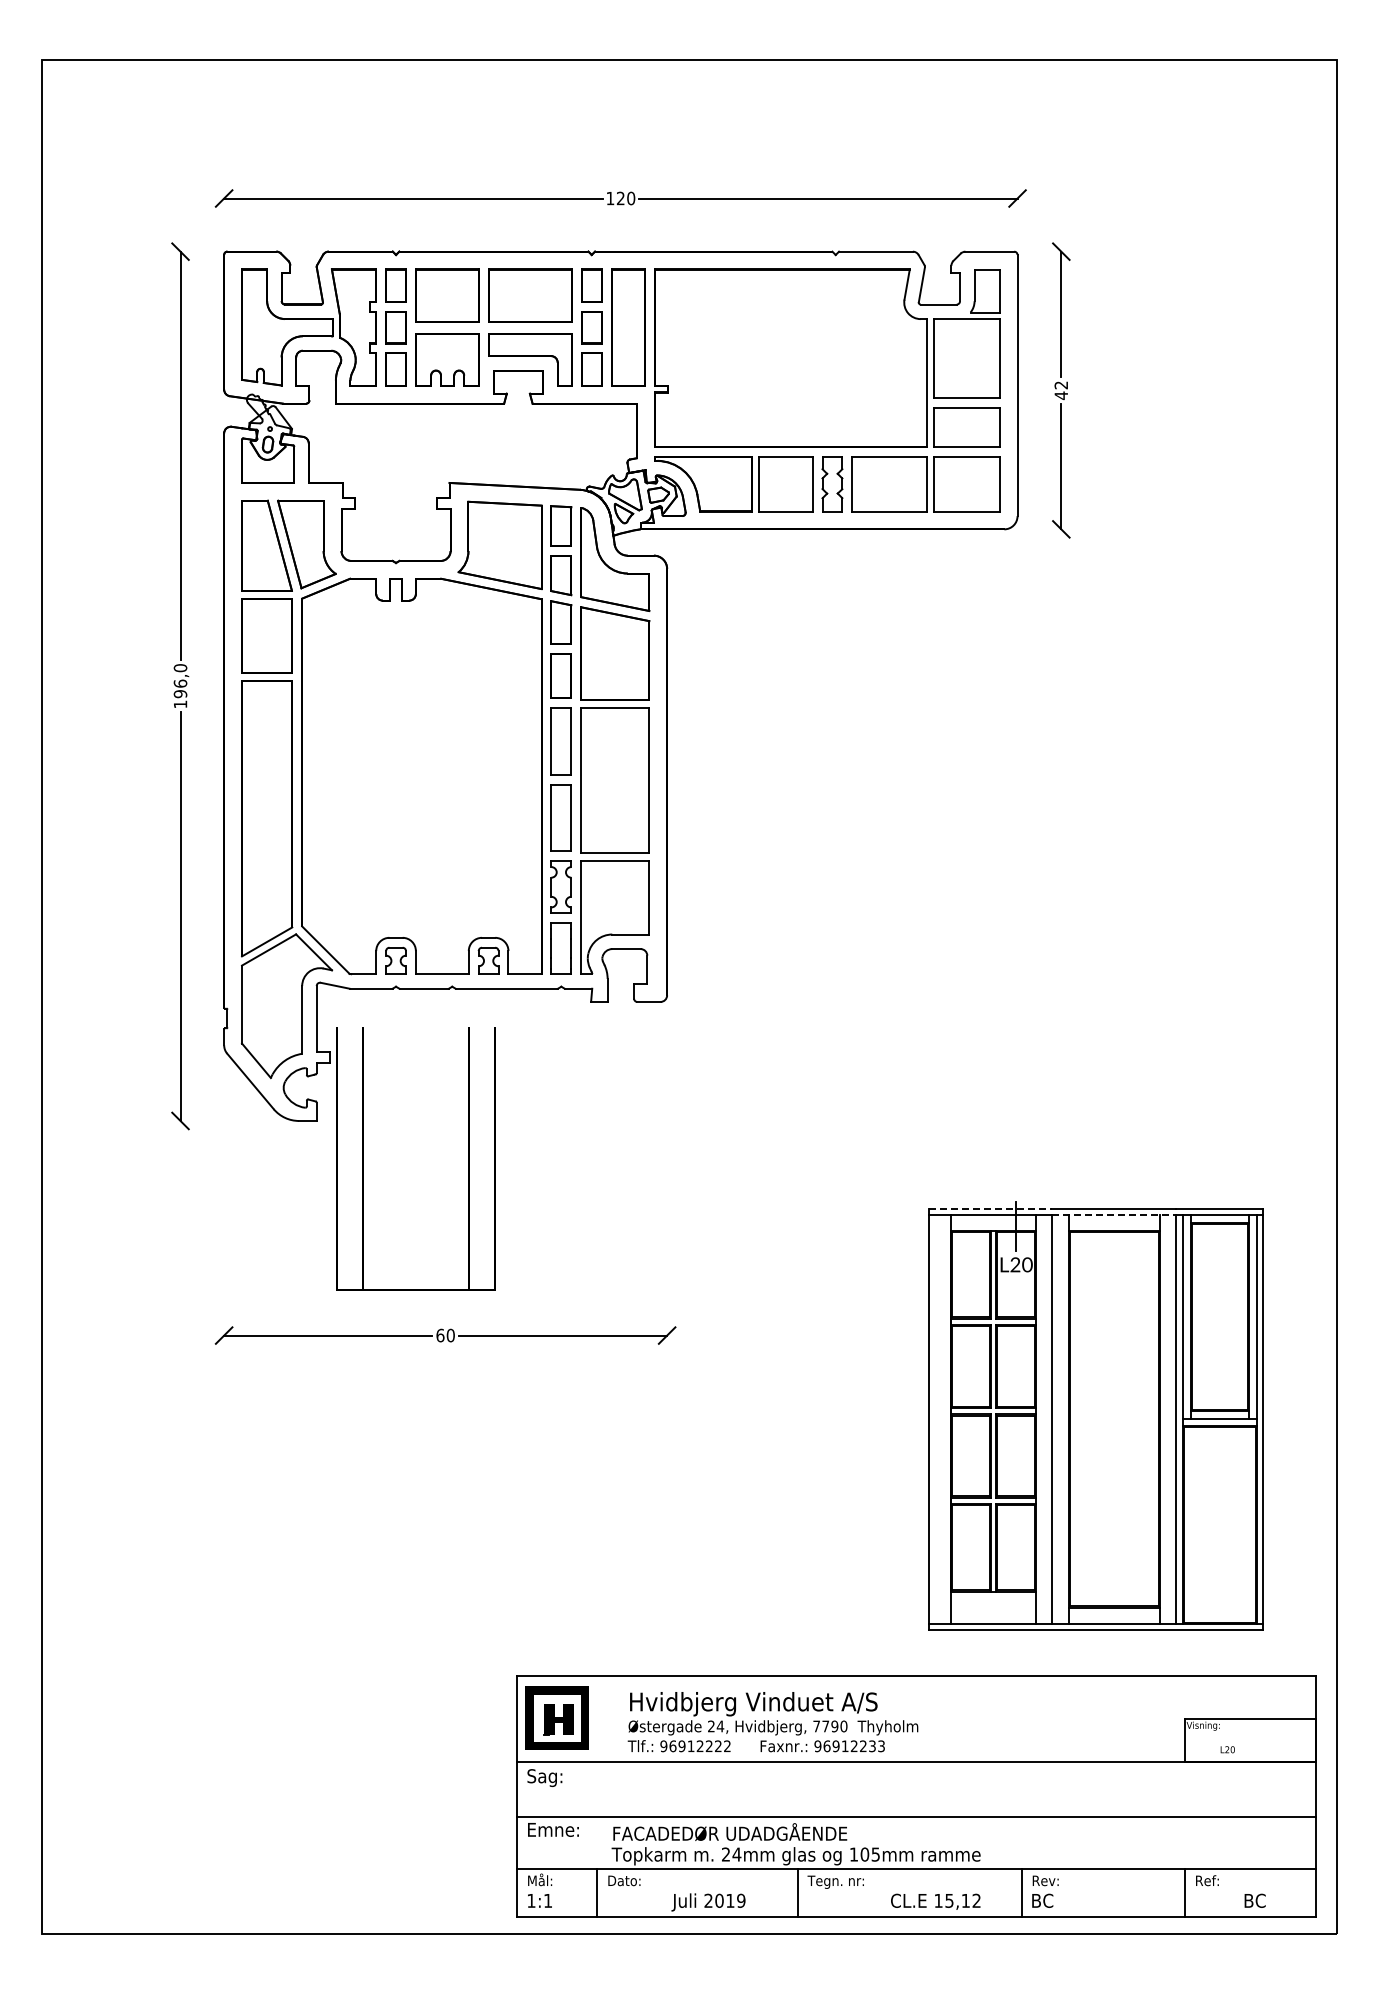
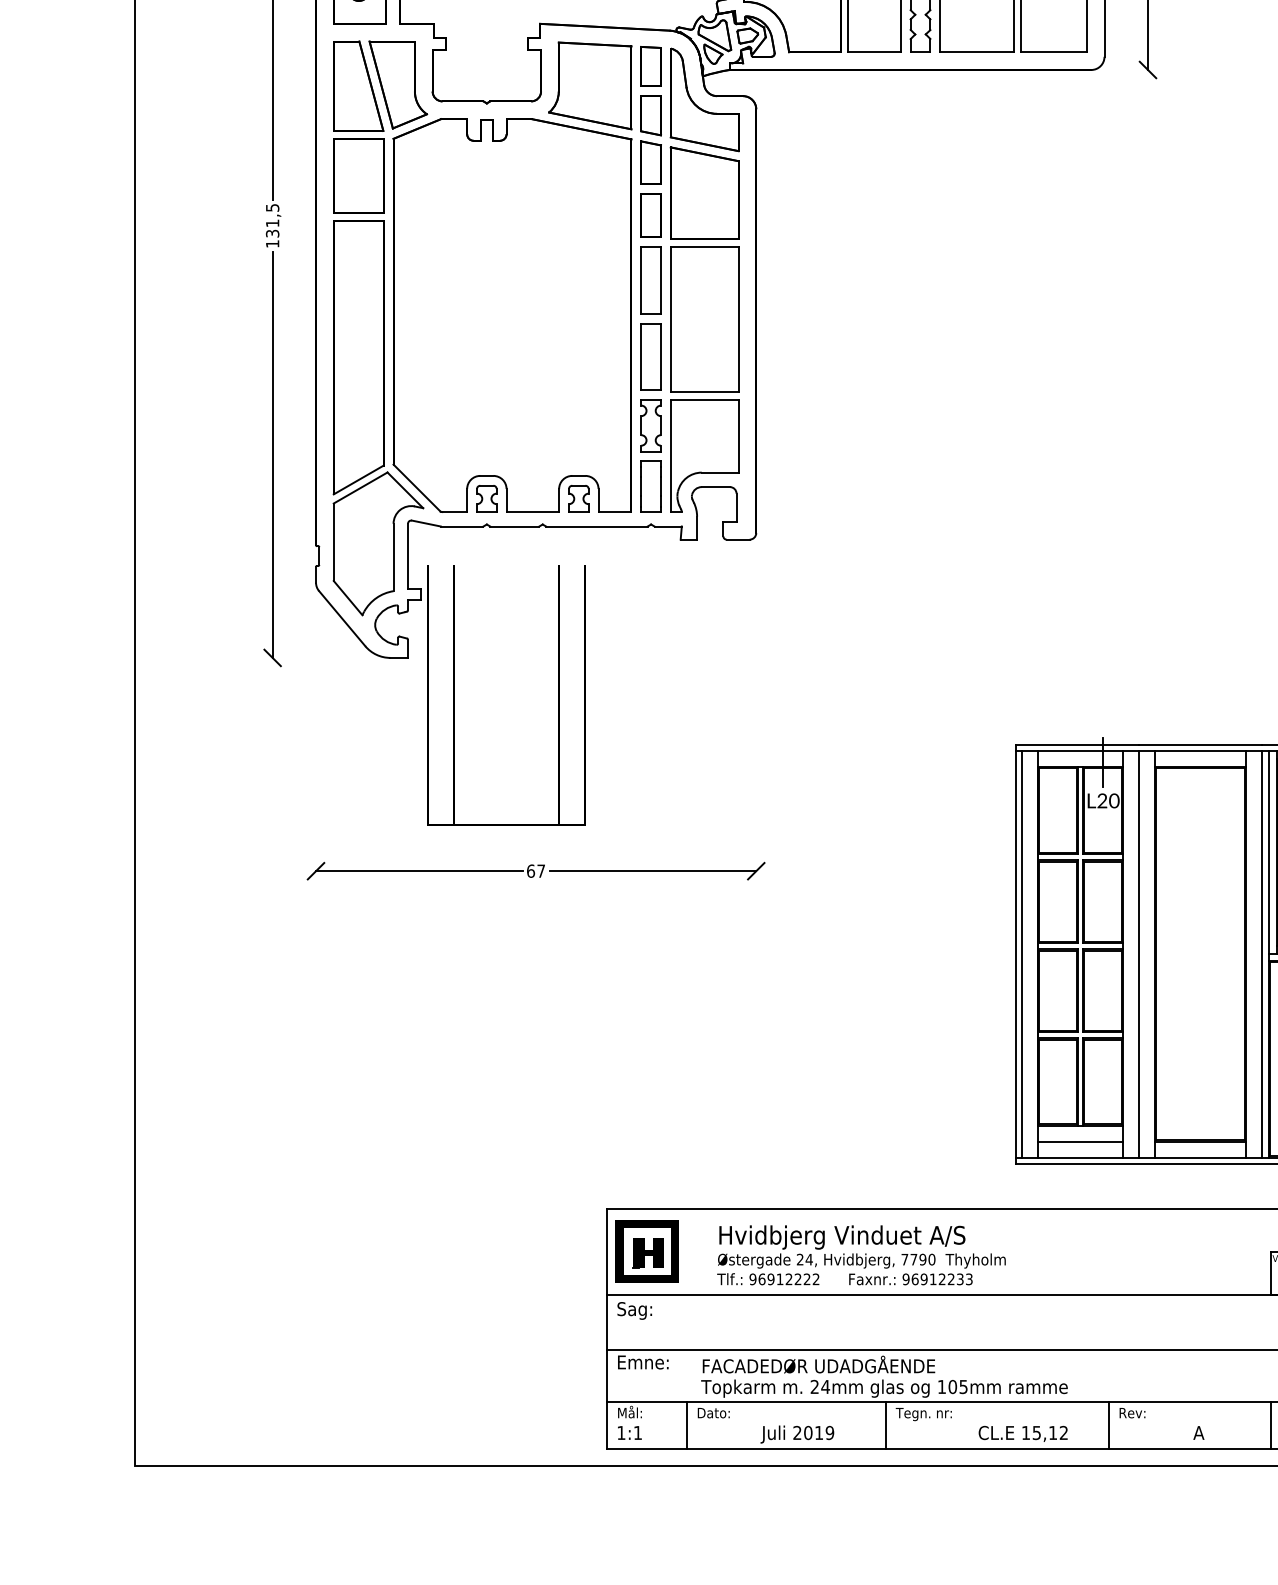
text: (180, 681) -> (272, 221), 196,0 -> 131,5
line: (990, 1208) -> (1077, 744), dashed -> solid
line: (1114, 1214) -> (1200, 750), dashed -> solid
text: (450, 1335) -> (540, 871), 60 -> 67
line: (934, 1418) -> (1021, 953), added
line: (993, 1607) -> (1080, 1141), added
text: (1075, 1900) -> (1162, 1432), BC -> A

